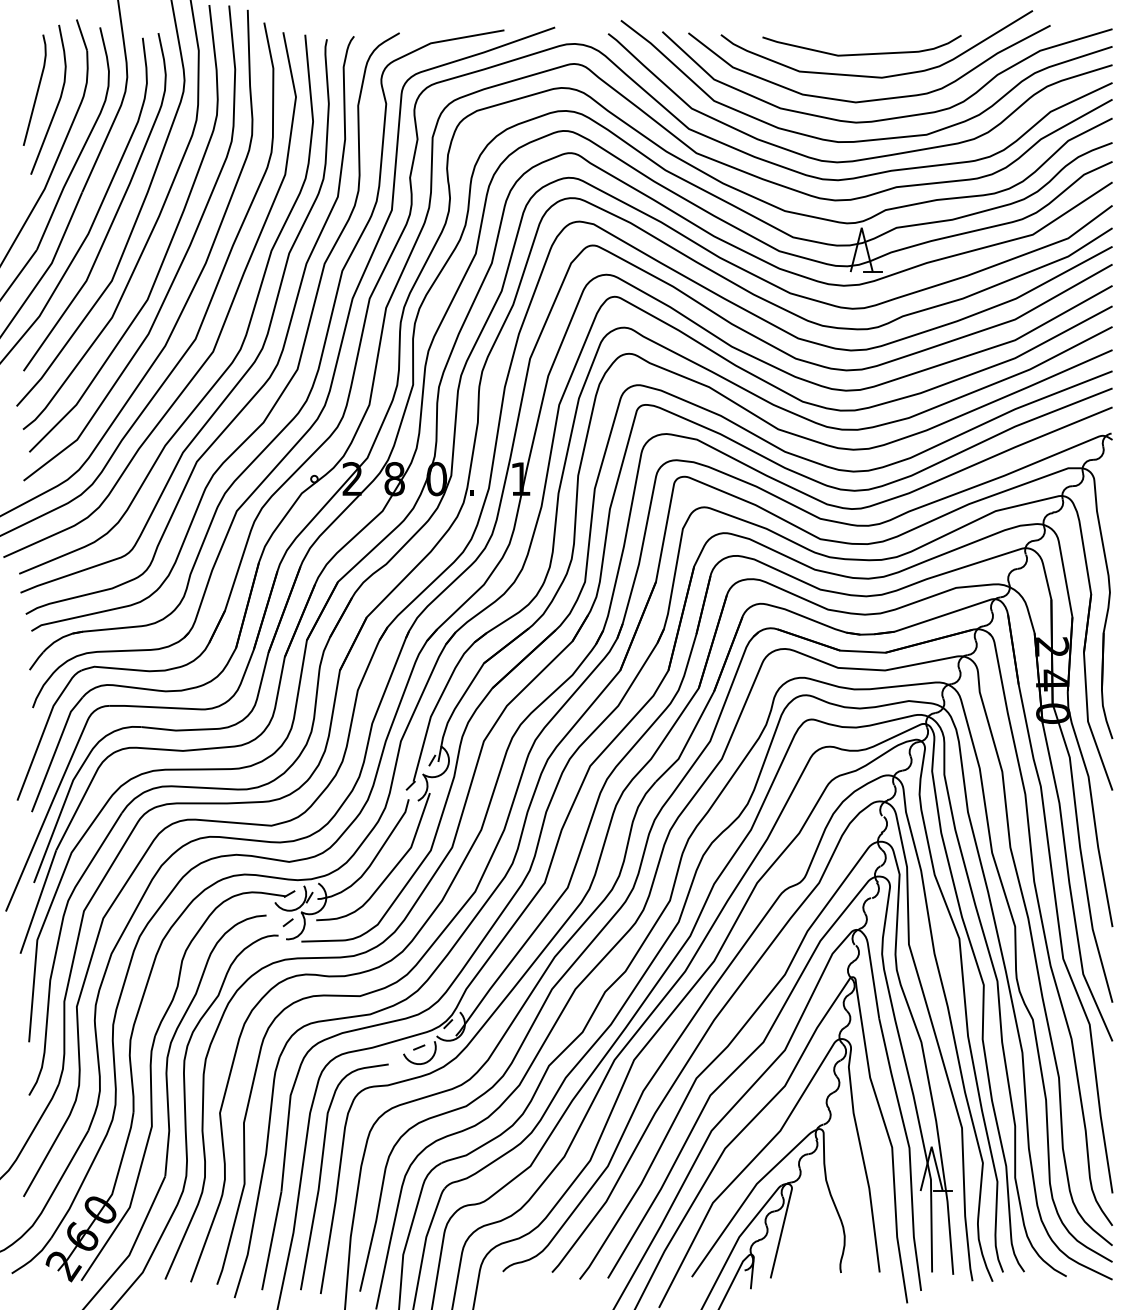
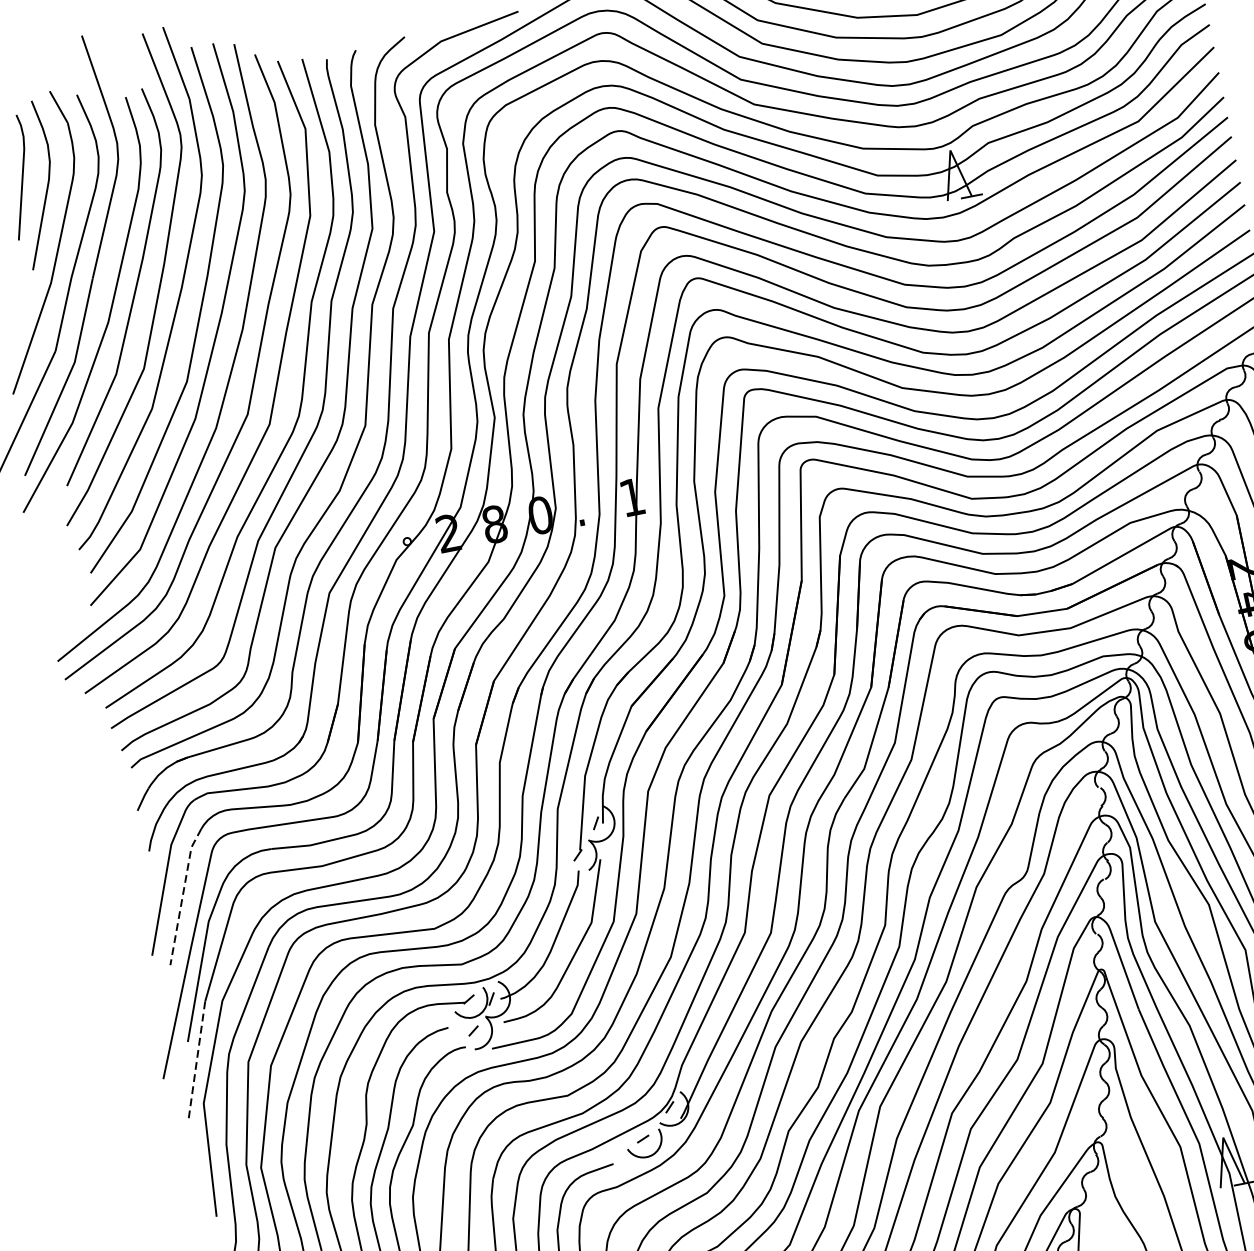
line: (55, 752) -> (183, 895), solid -> dashed
line: (38, 902) -> (196, 1062), solid -> dashed

